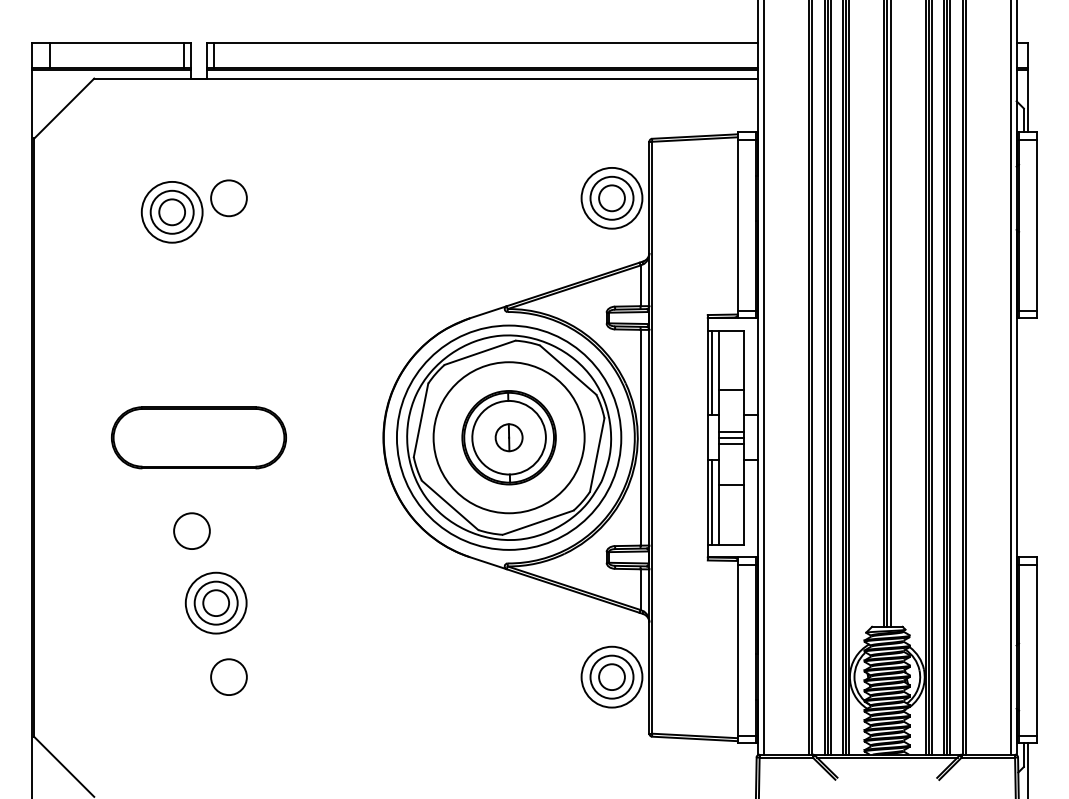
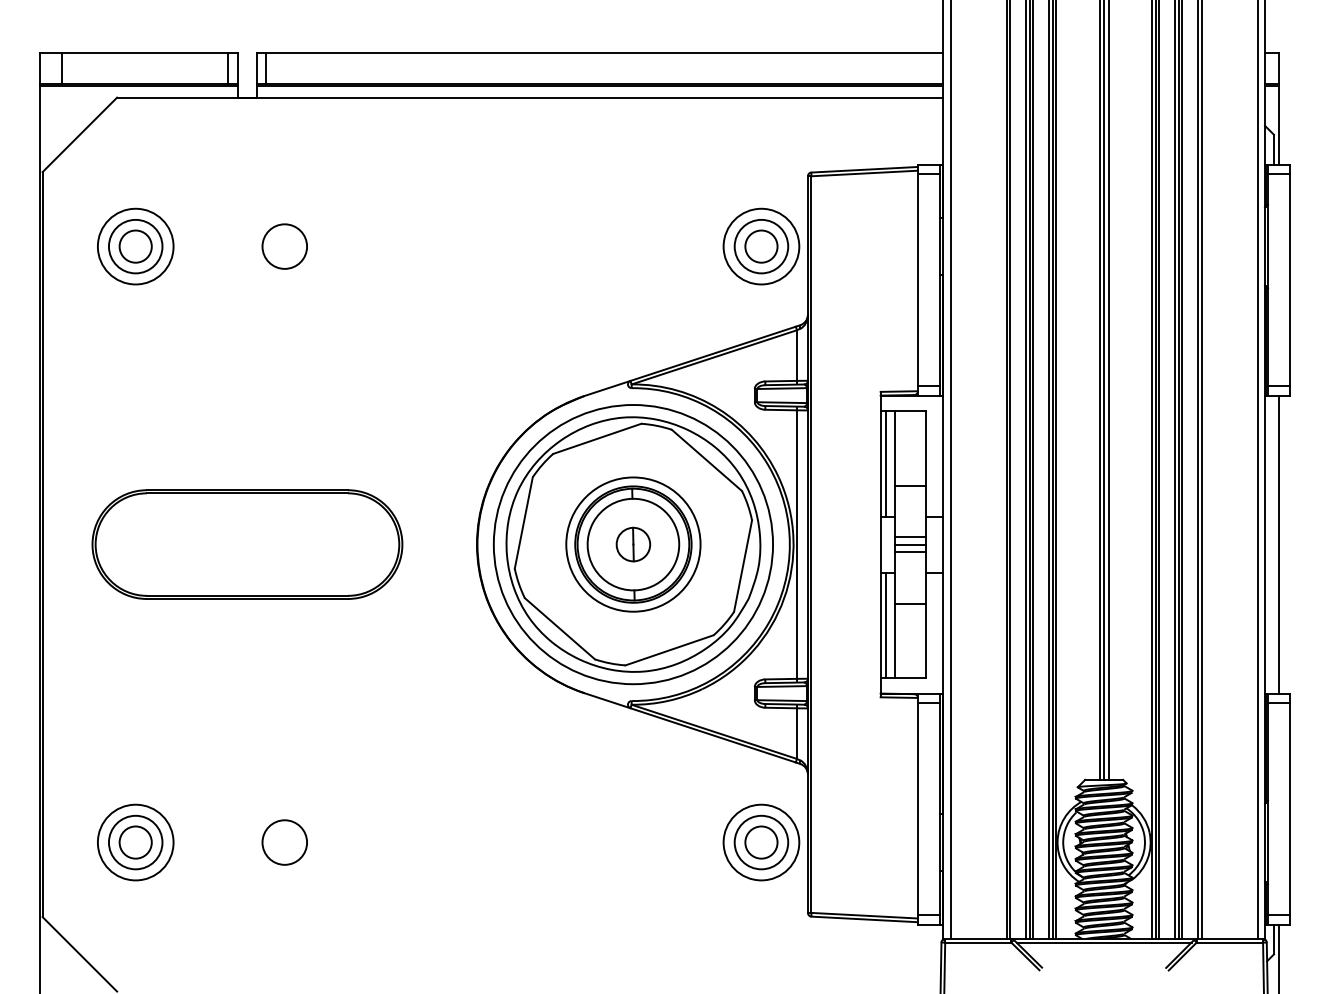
part: (171, 212) -> (134, 246), moved
part: (198, 437) -> (246, 544), size x1.43
circle: (509, 437) -> (633, 544), size x0.71
line: (1028, 437) -> (1279, 544), added
circle: (191, 530) -> (238, 660), removed
part: (215, 602) -> (134, 841), moved

